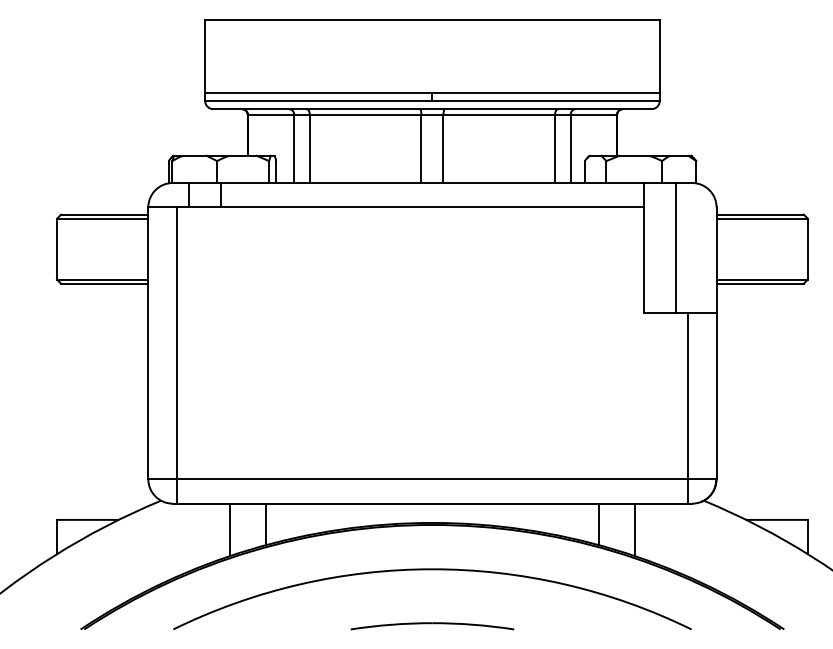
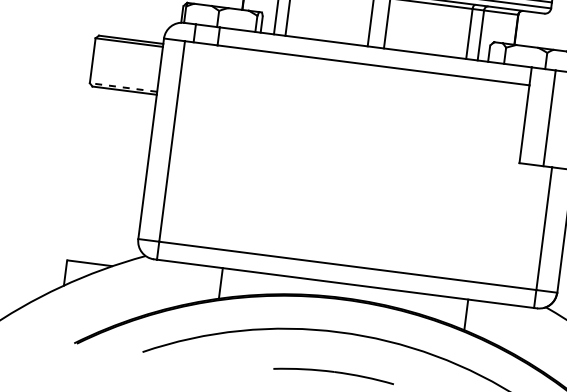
line: (102, 279) -> (123, 87), solid -> dashed
line: (229, 529) -> (193, 283), removed
line: (635, 529) -> (492, 322), removed

